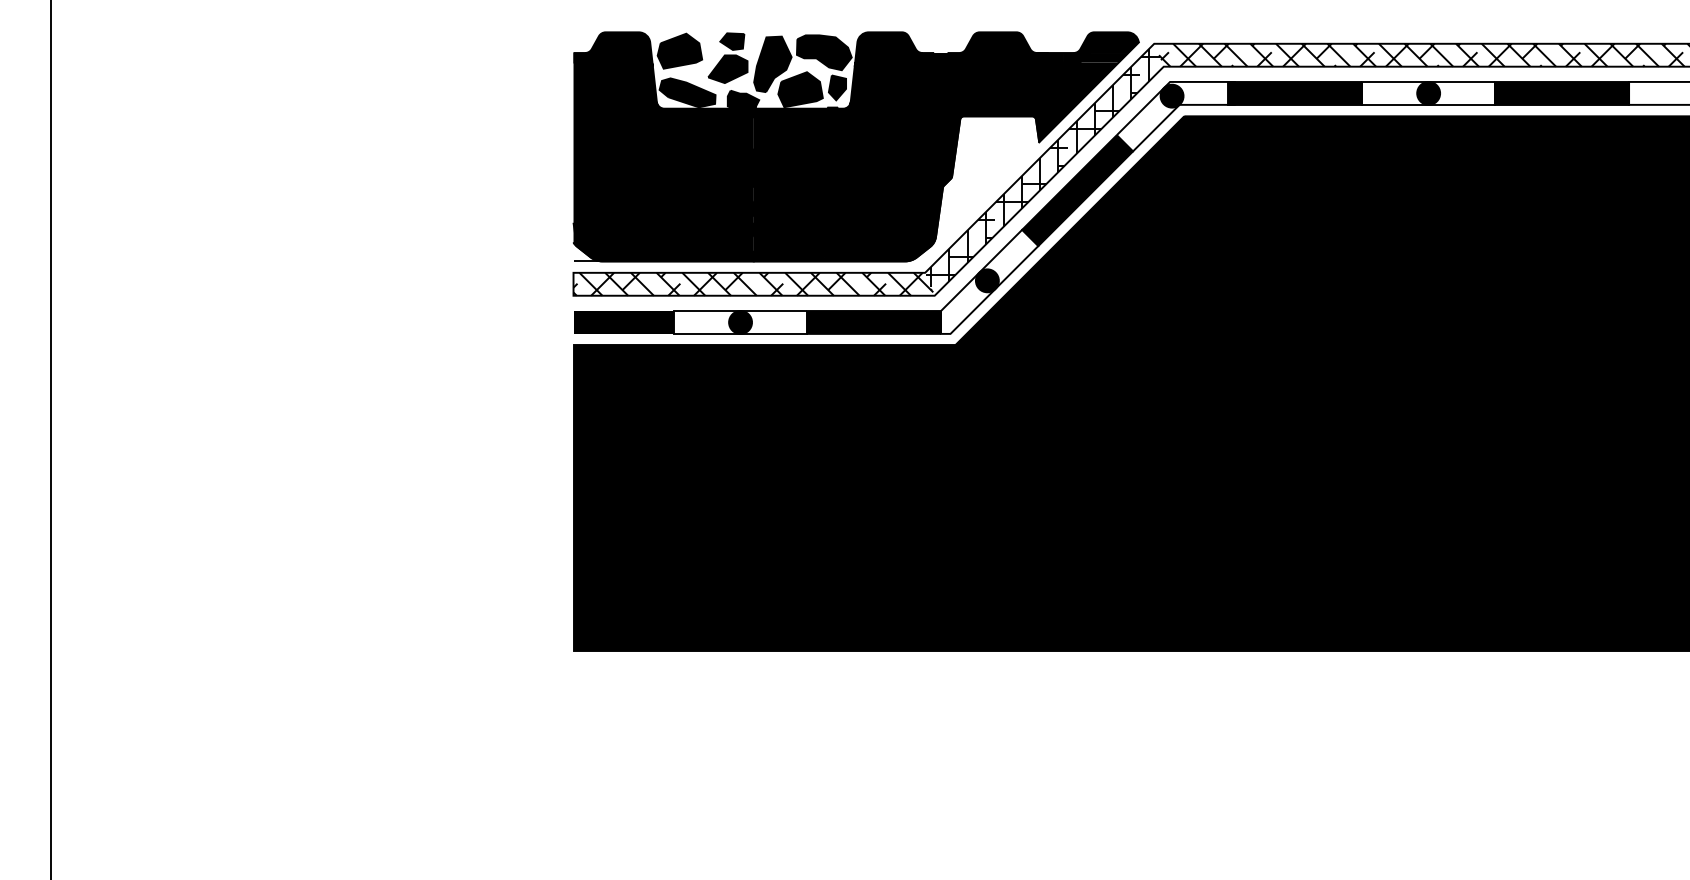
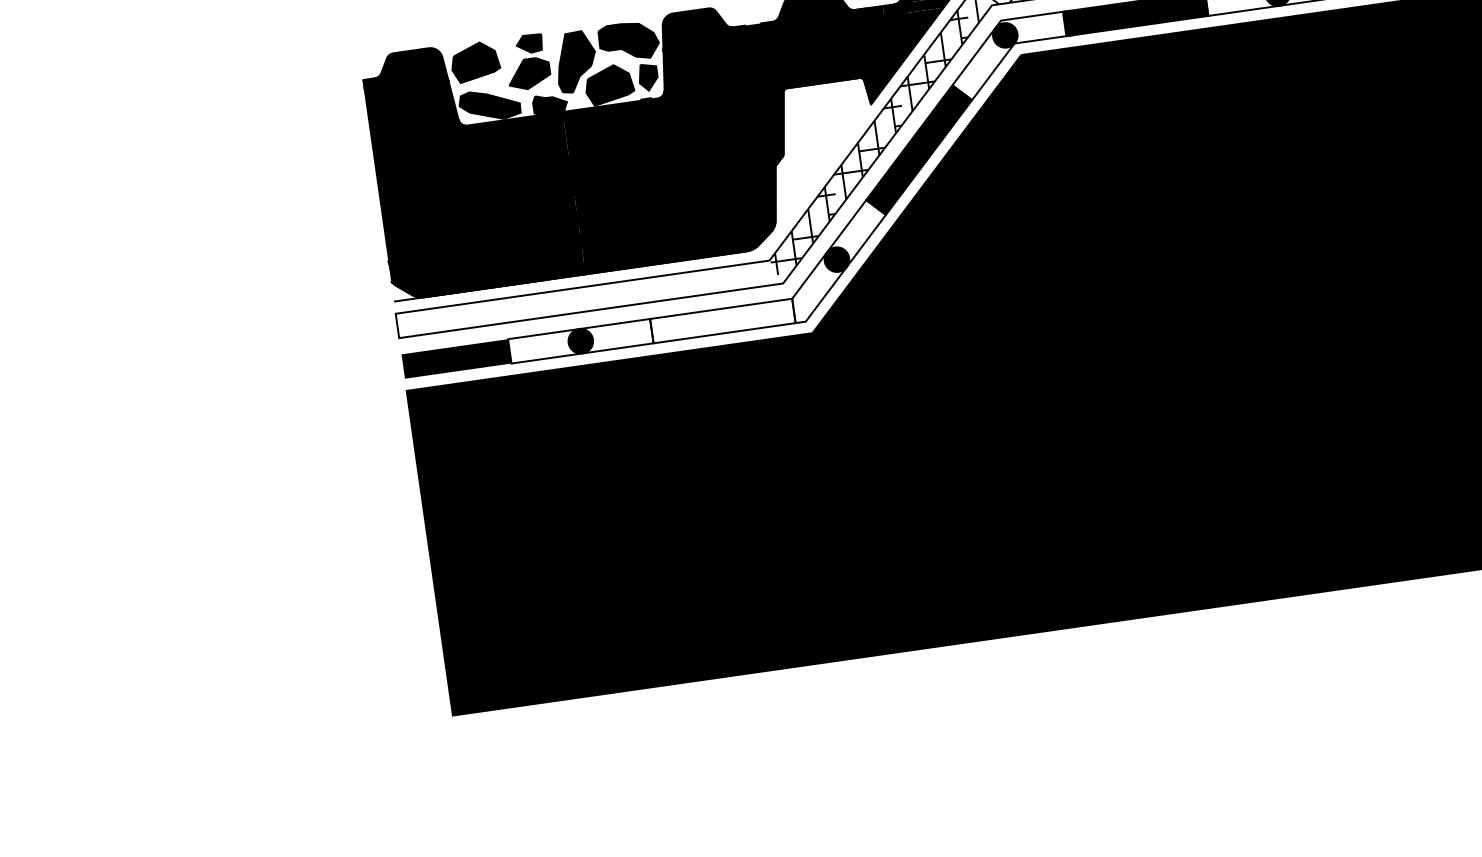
hatch: (753, 283) -> (588, 297), removed
fill: (874, 322) -> (723, 321), removed

